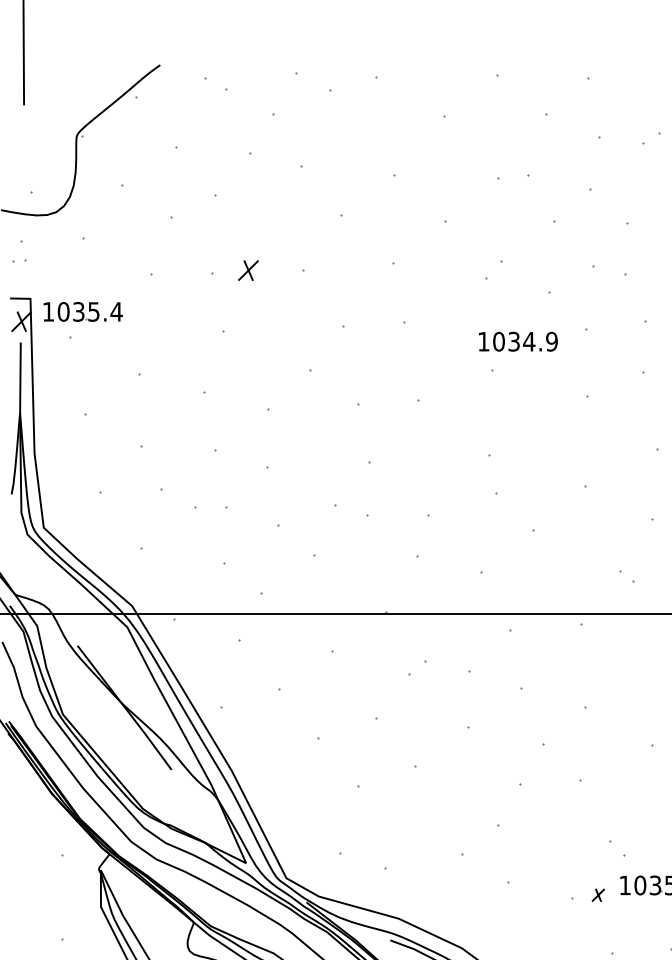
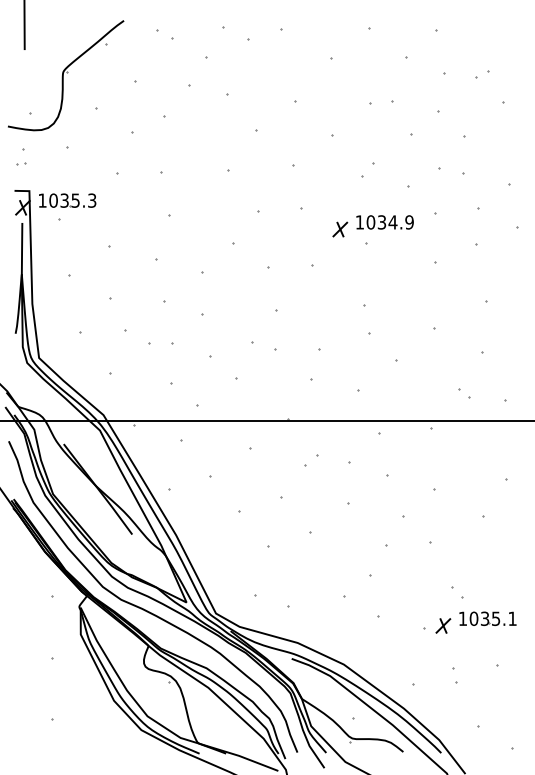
part: (248, 270) -> (340, 229), moved
text: (115, 311) -> (91, 200), 1035.4 -> 1035.3
part: (598, 894) -> (443, 625), size x1.67

